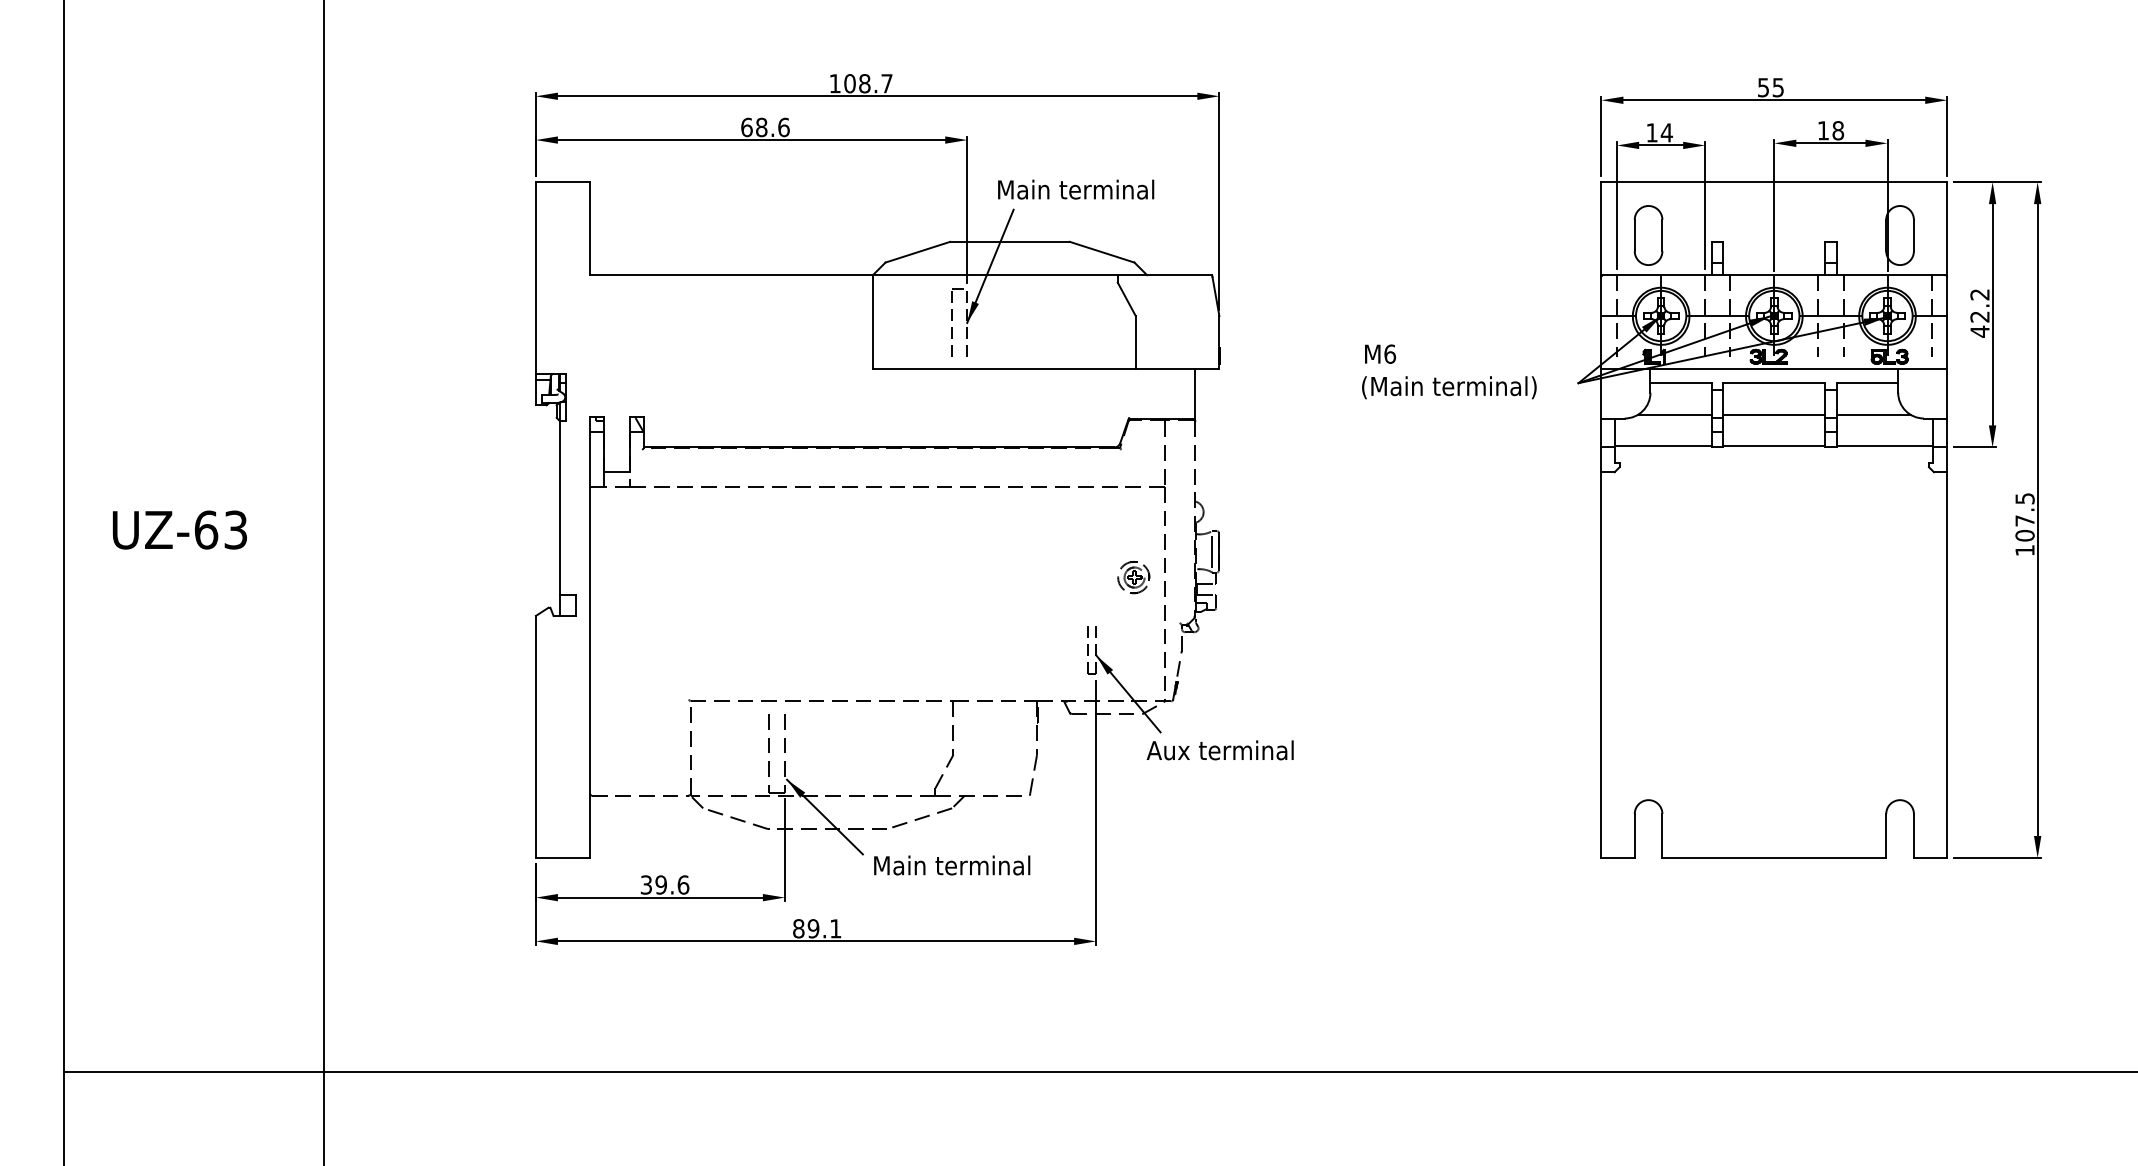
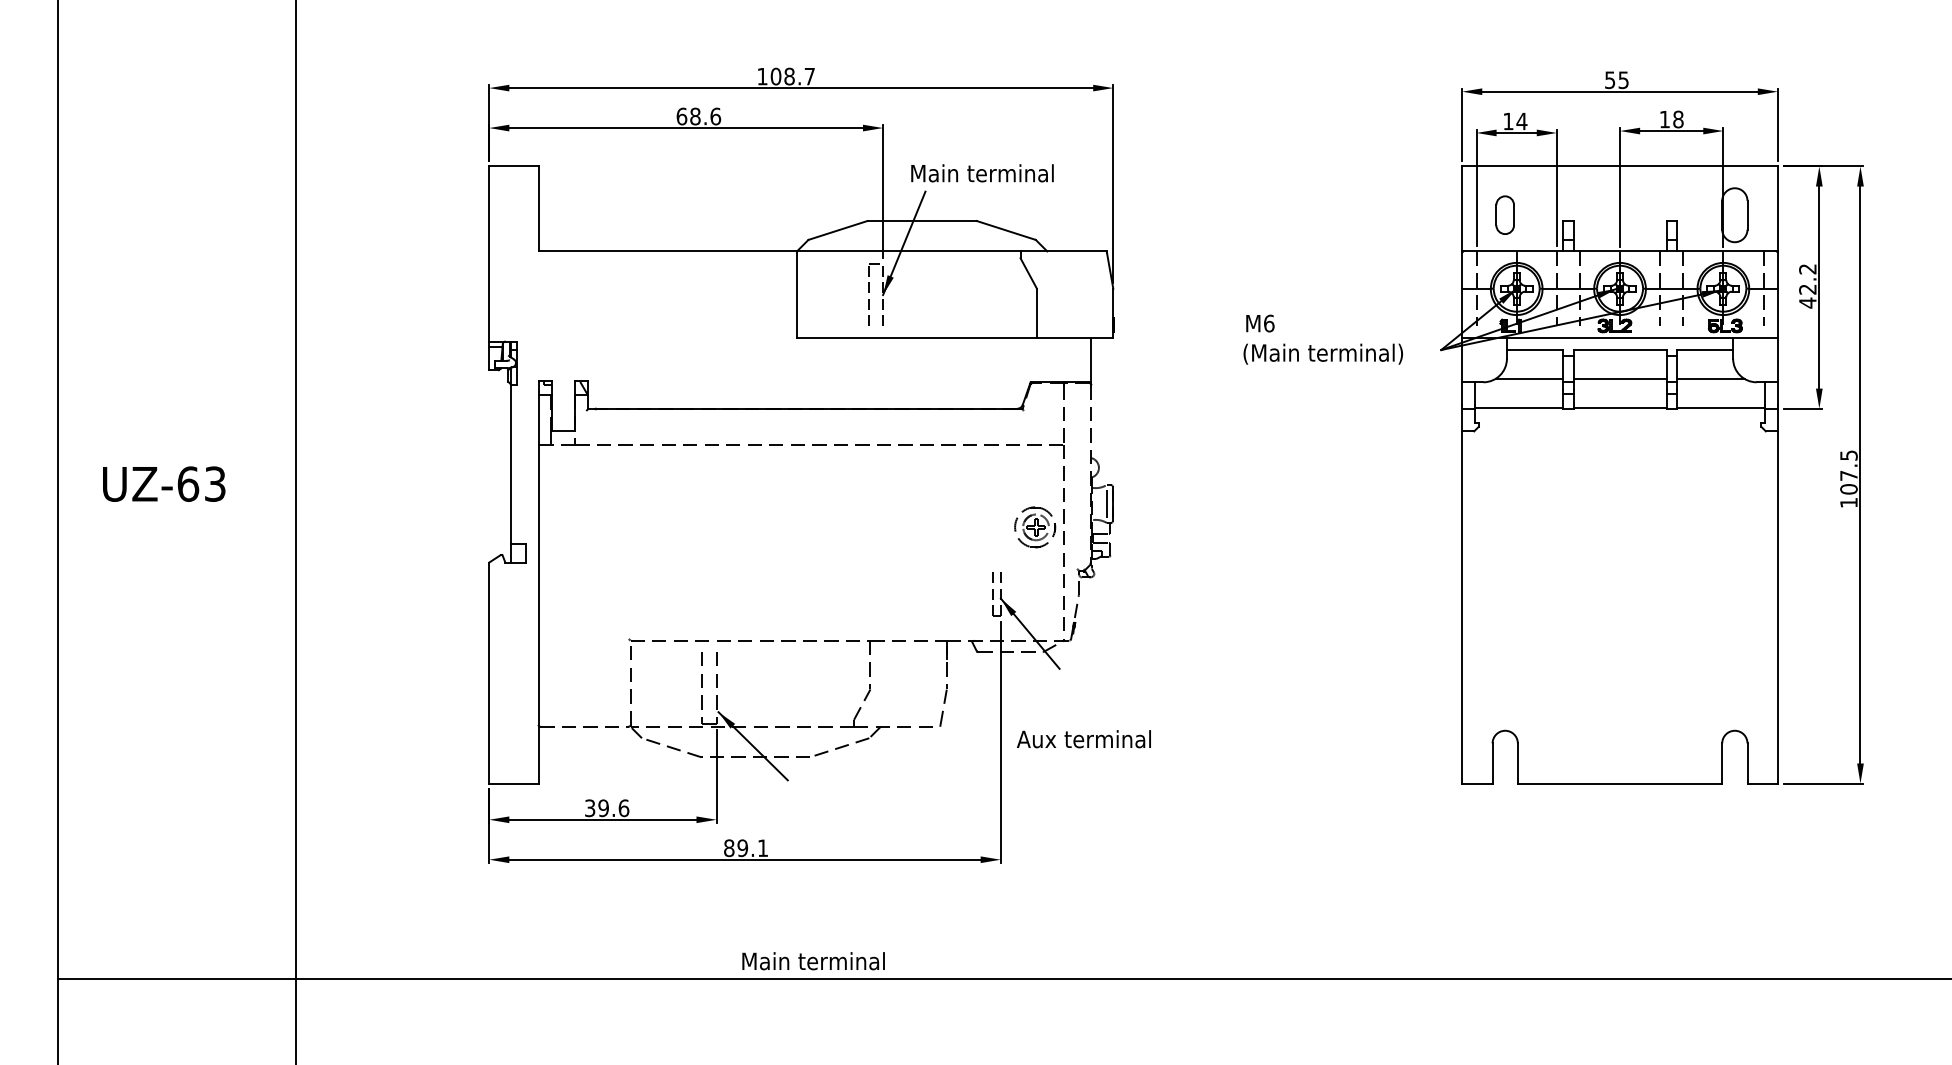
part: (1648, 235) -> (1505, 215), size x0.7
part: (1133, 577) -> (1034, 527), size x1.4
text: (1219, 750) -> (1083, 739), moved
text: (952, 865) -> (813, 961), moved

